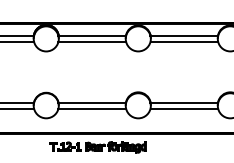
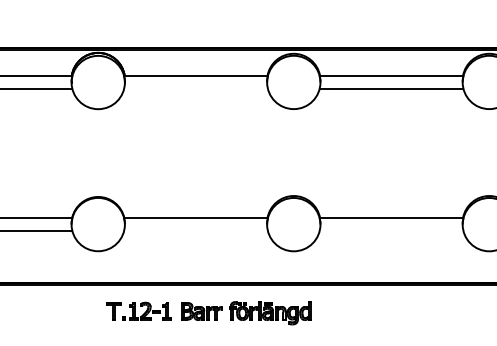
line: (92, 41) -> (196, 88), removed
line: (92, 108) -> (196, 230), removed
line: (184, 108) -> (391, 230), removed

